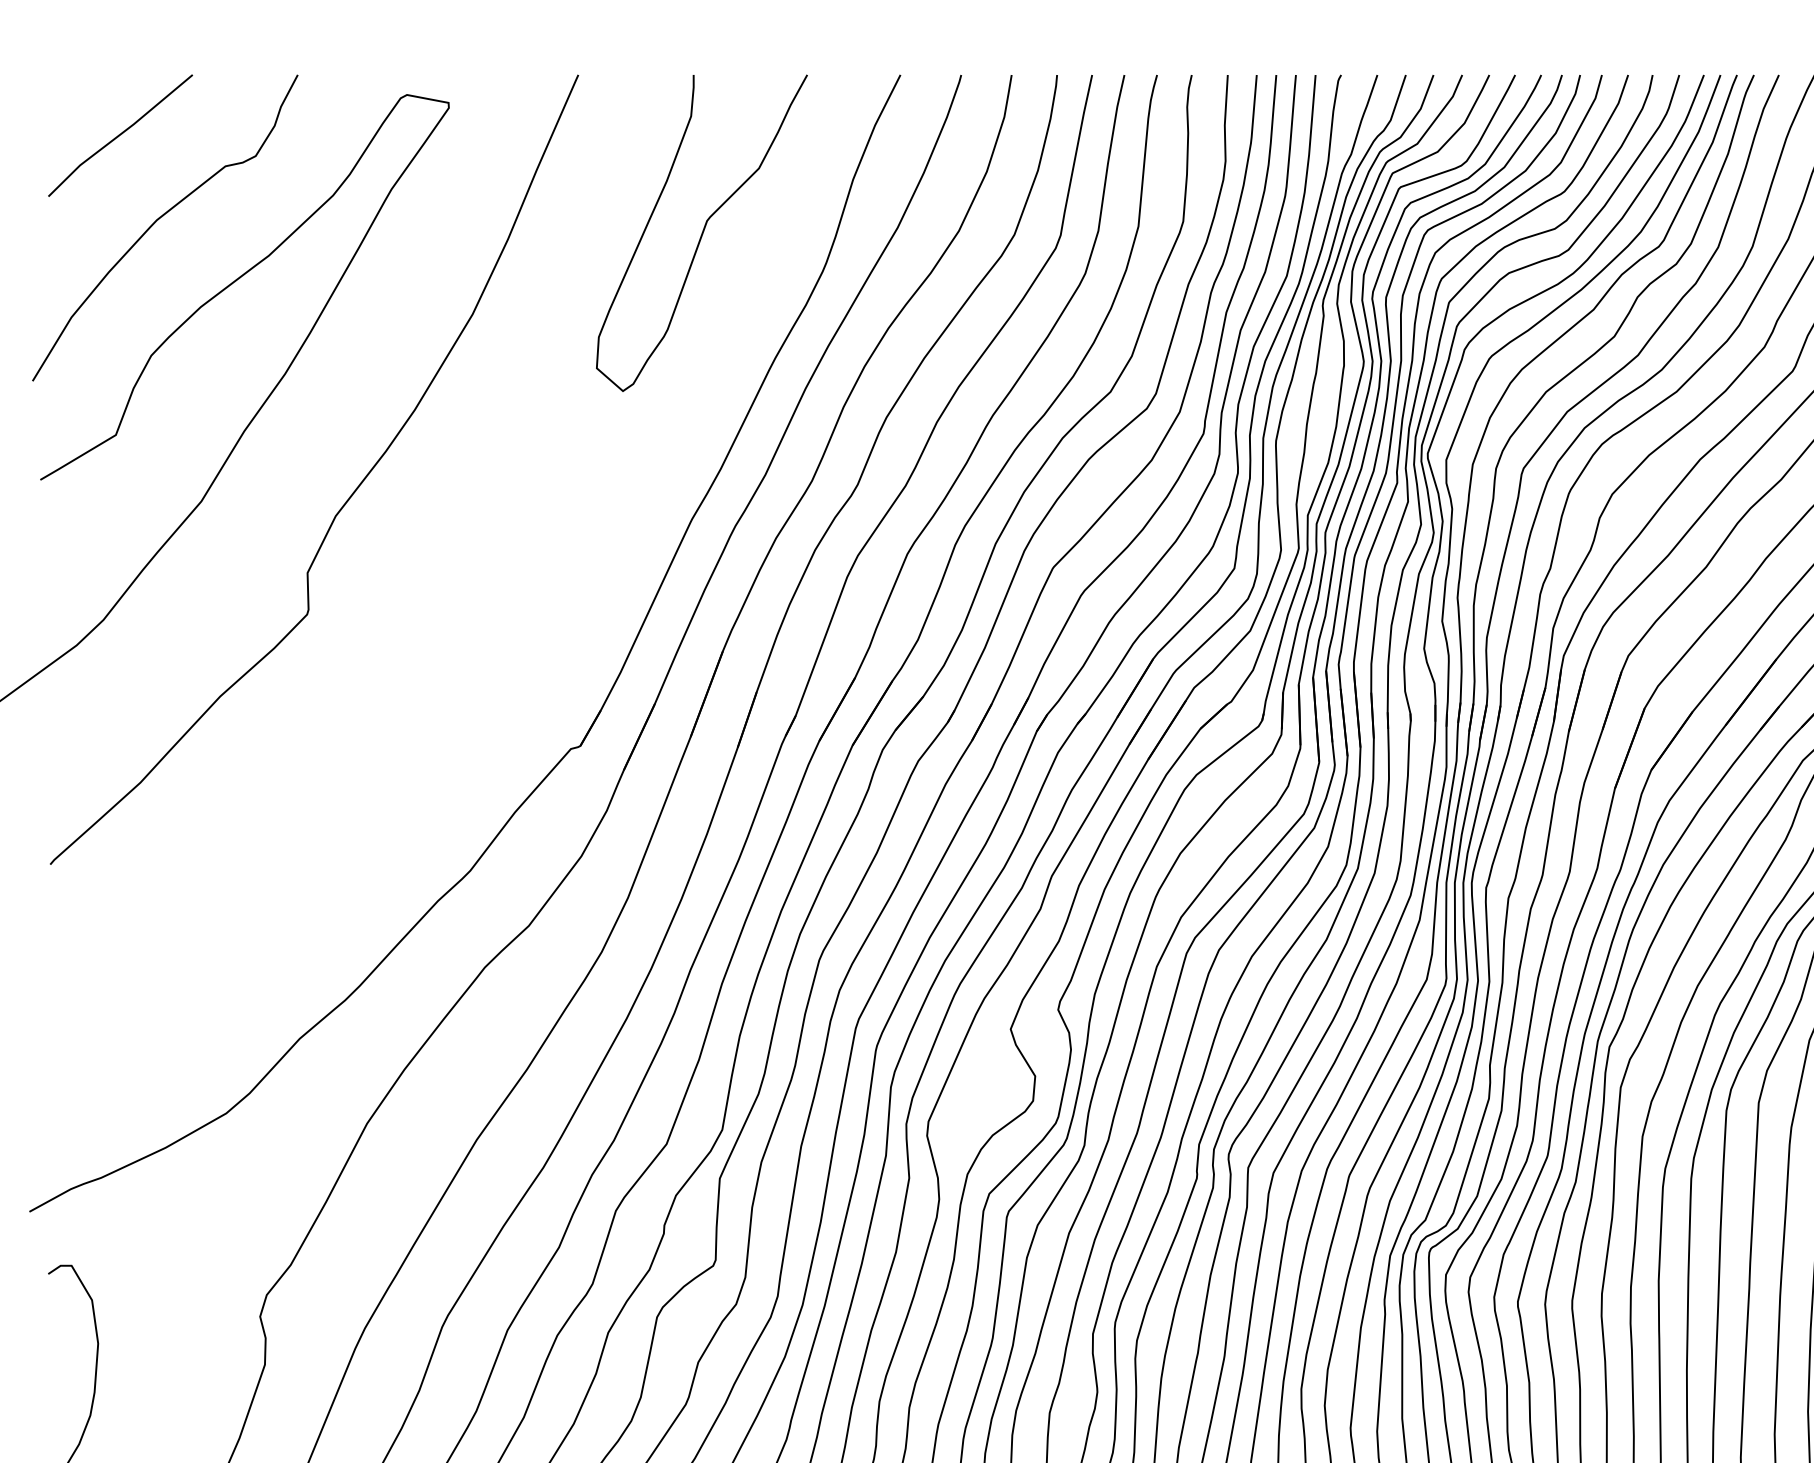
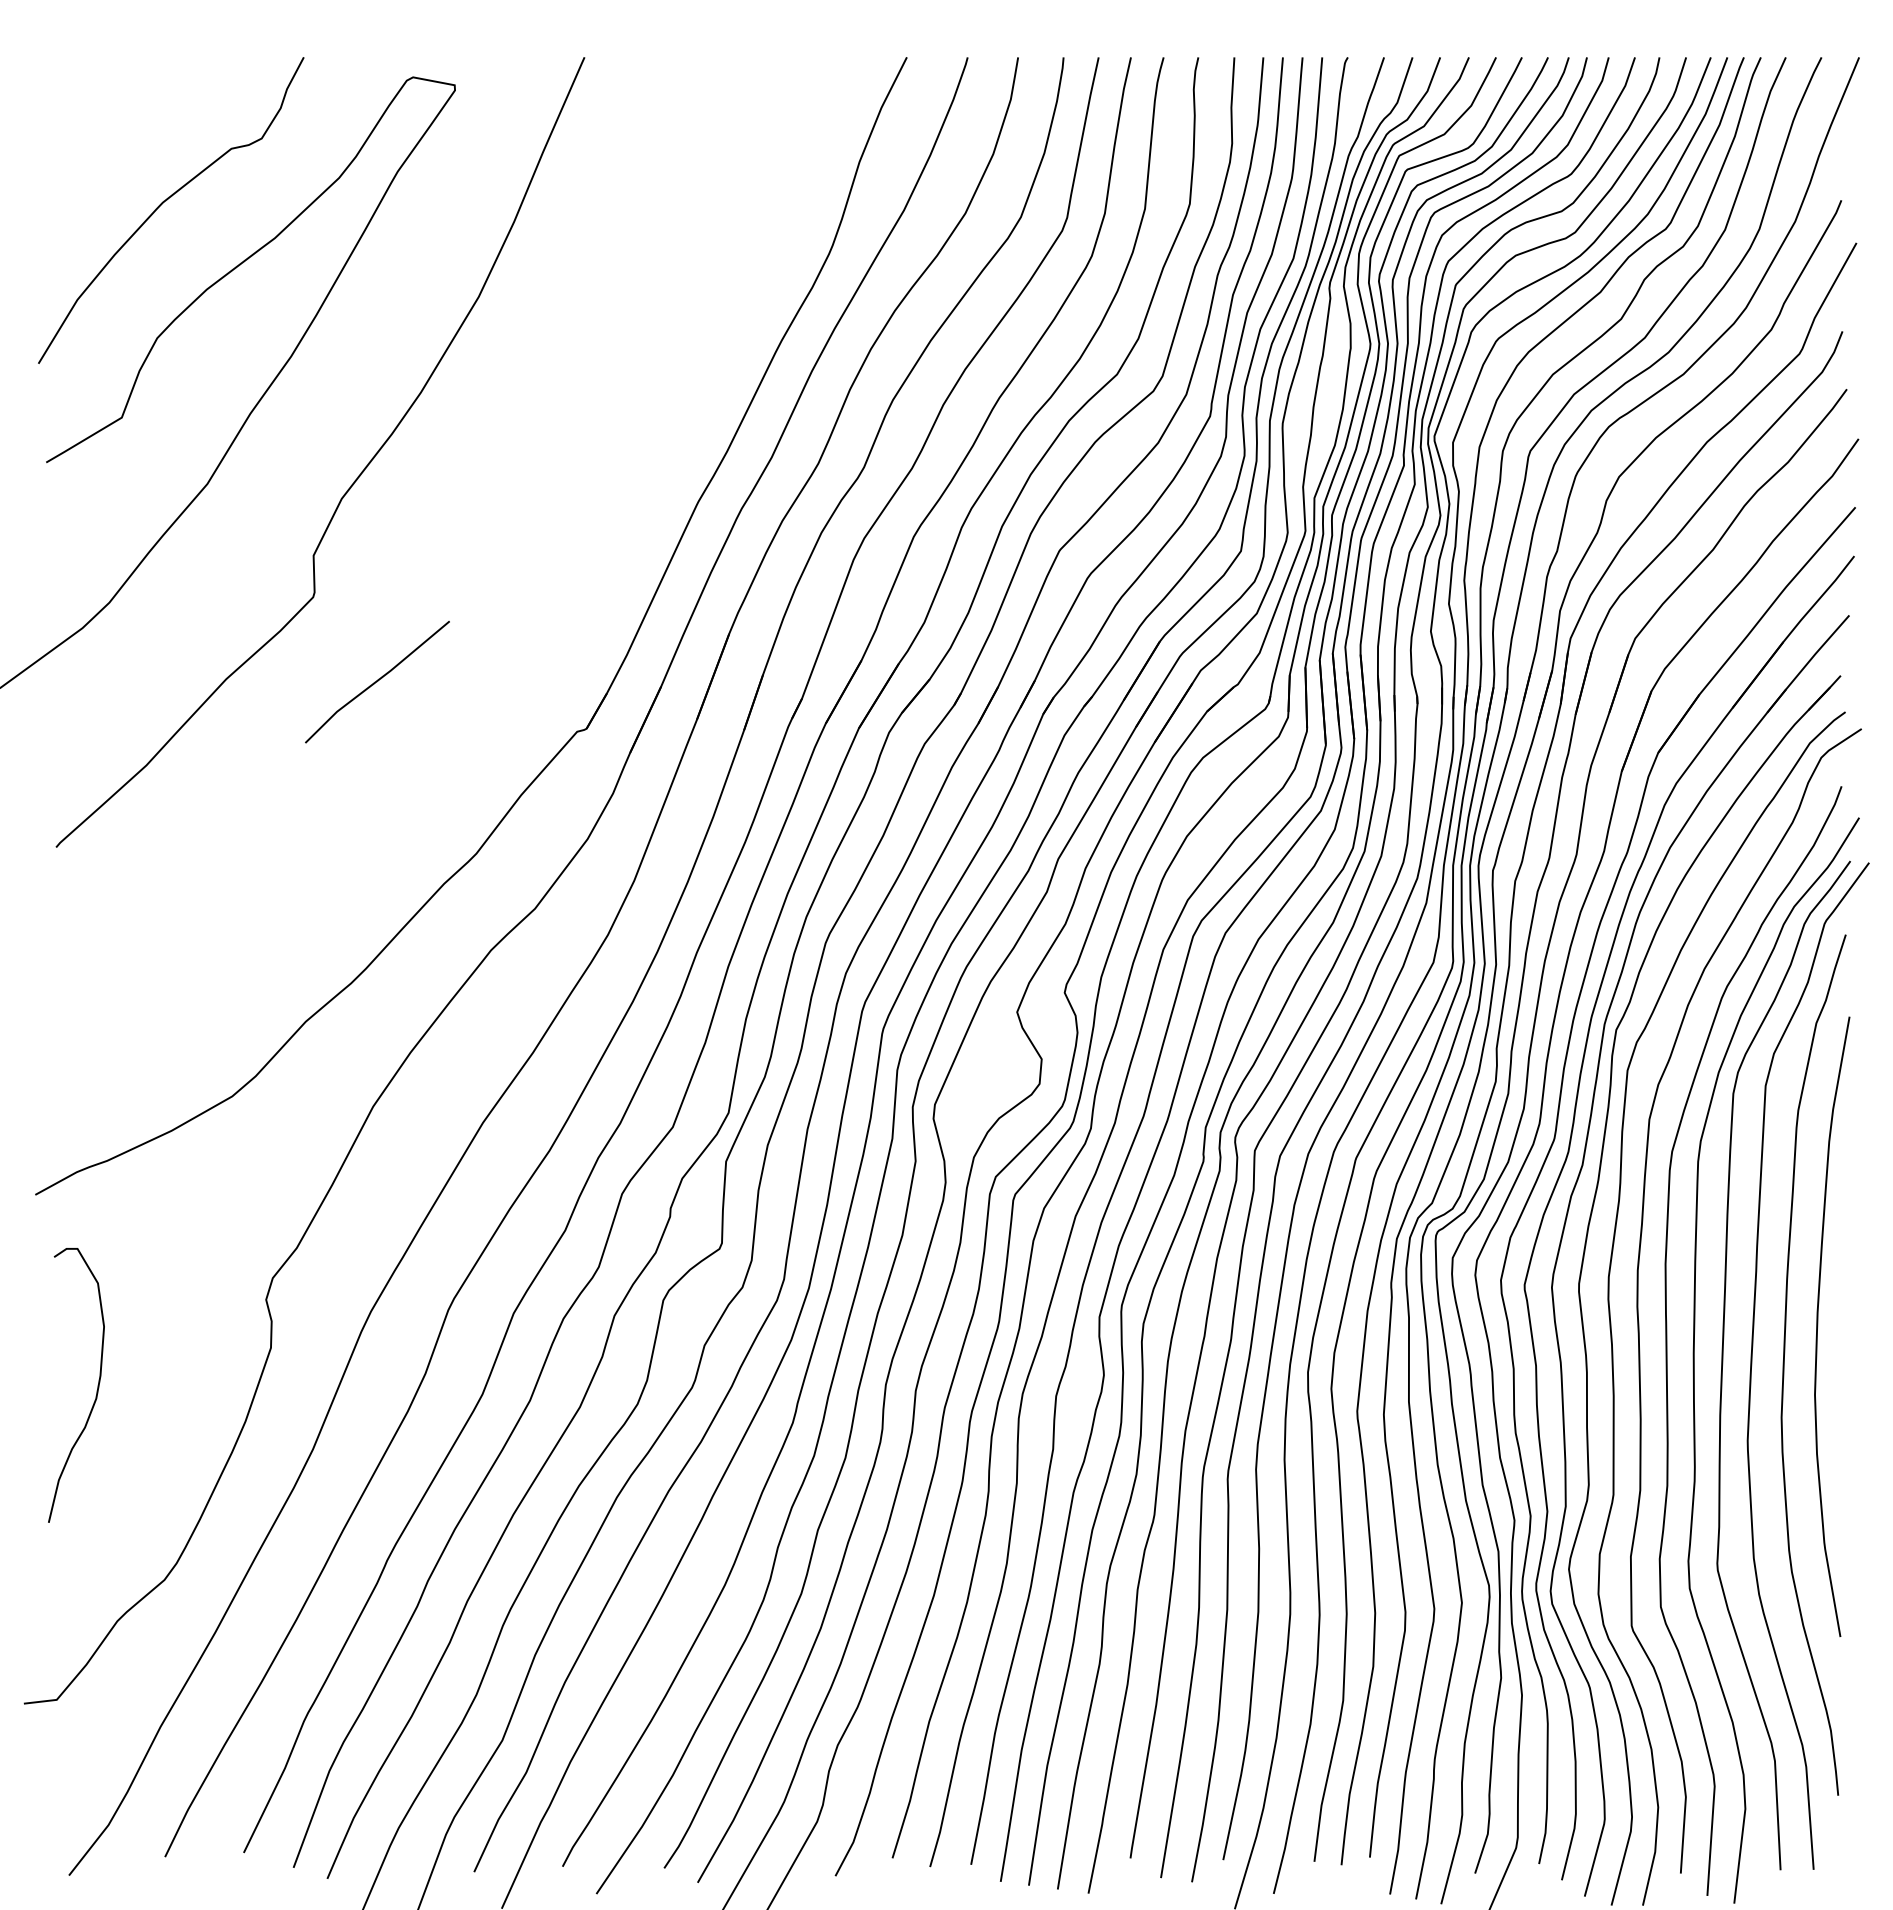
line: (120, 136) -> (377, 682), moved
curve: (702, 233) -> (708, 215), removed

